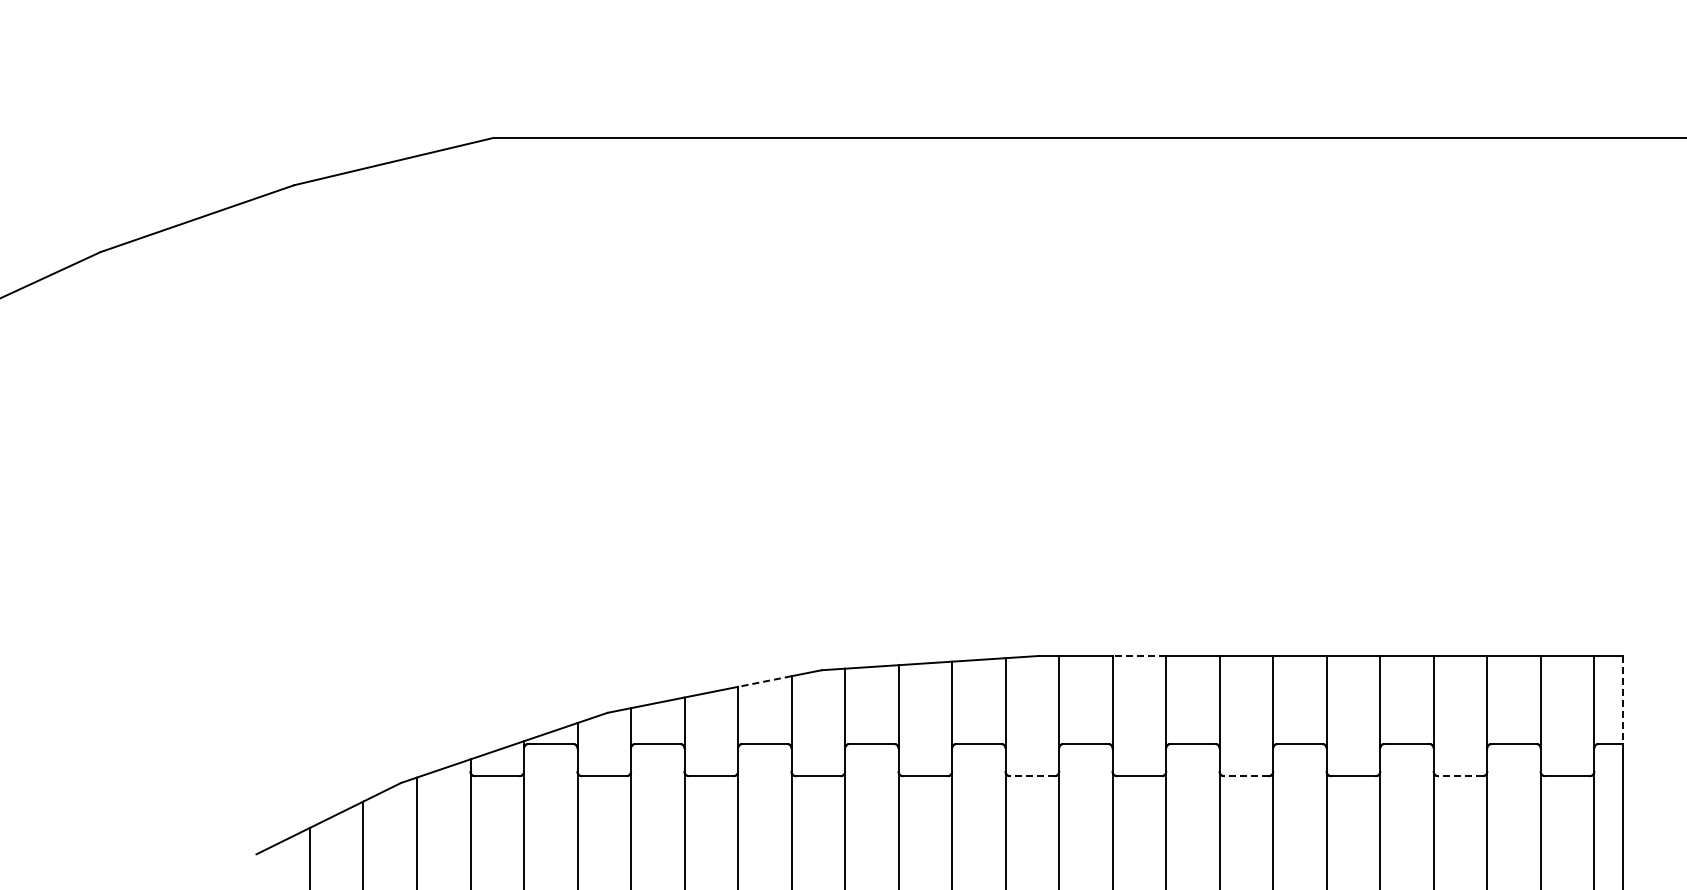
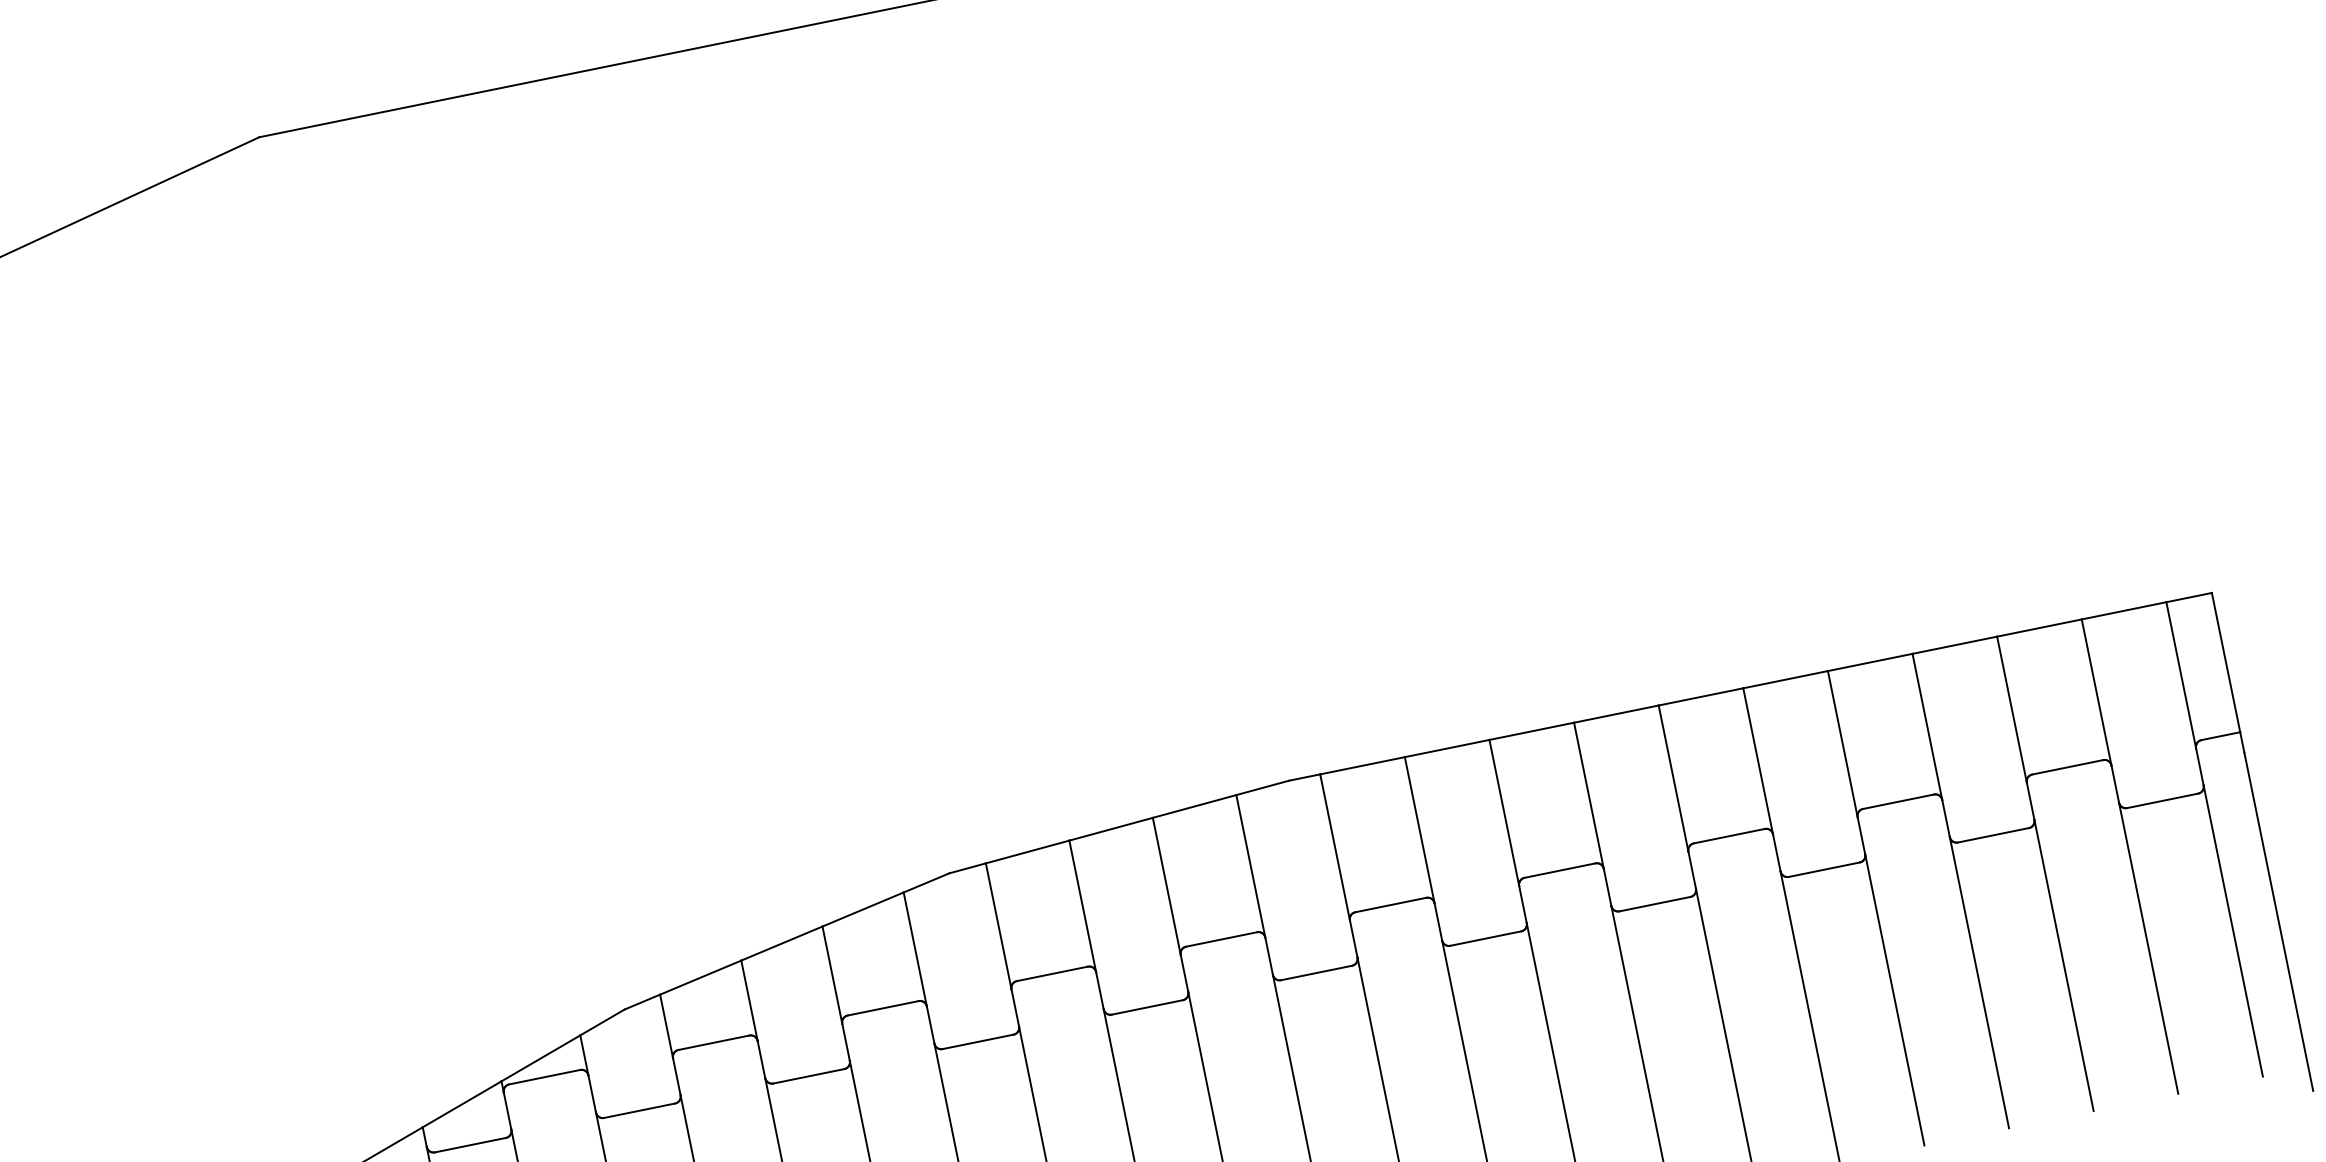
line: (1139, 655) -> (1447, 747), dashed -> solid
line: (764, 681) -> (862, 909), dashed -> solid
line: (1623, 700) -> (2226, 663), dashed -> solid
line: (1031, 776) -> (1315, 973), dashed -> solid
line: (1245, 776) -> (1653, 905), dashed -> solid
line: (1459, 776) -> (1992, 836), dashed -> solid

